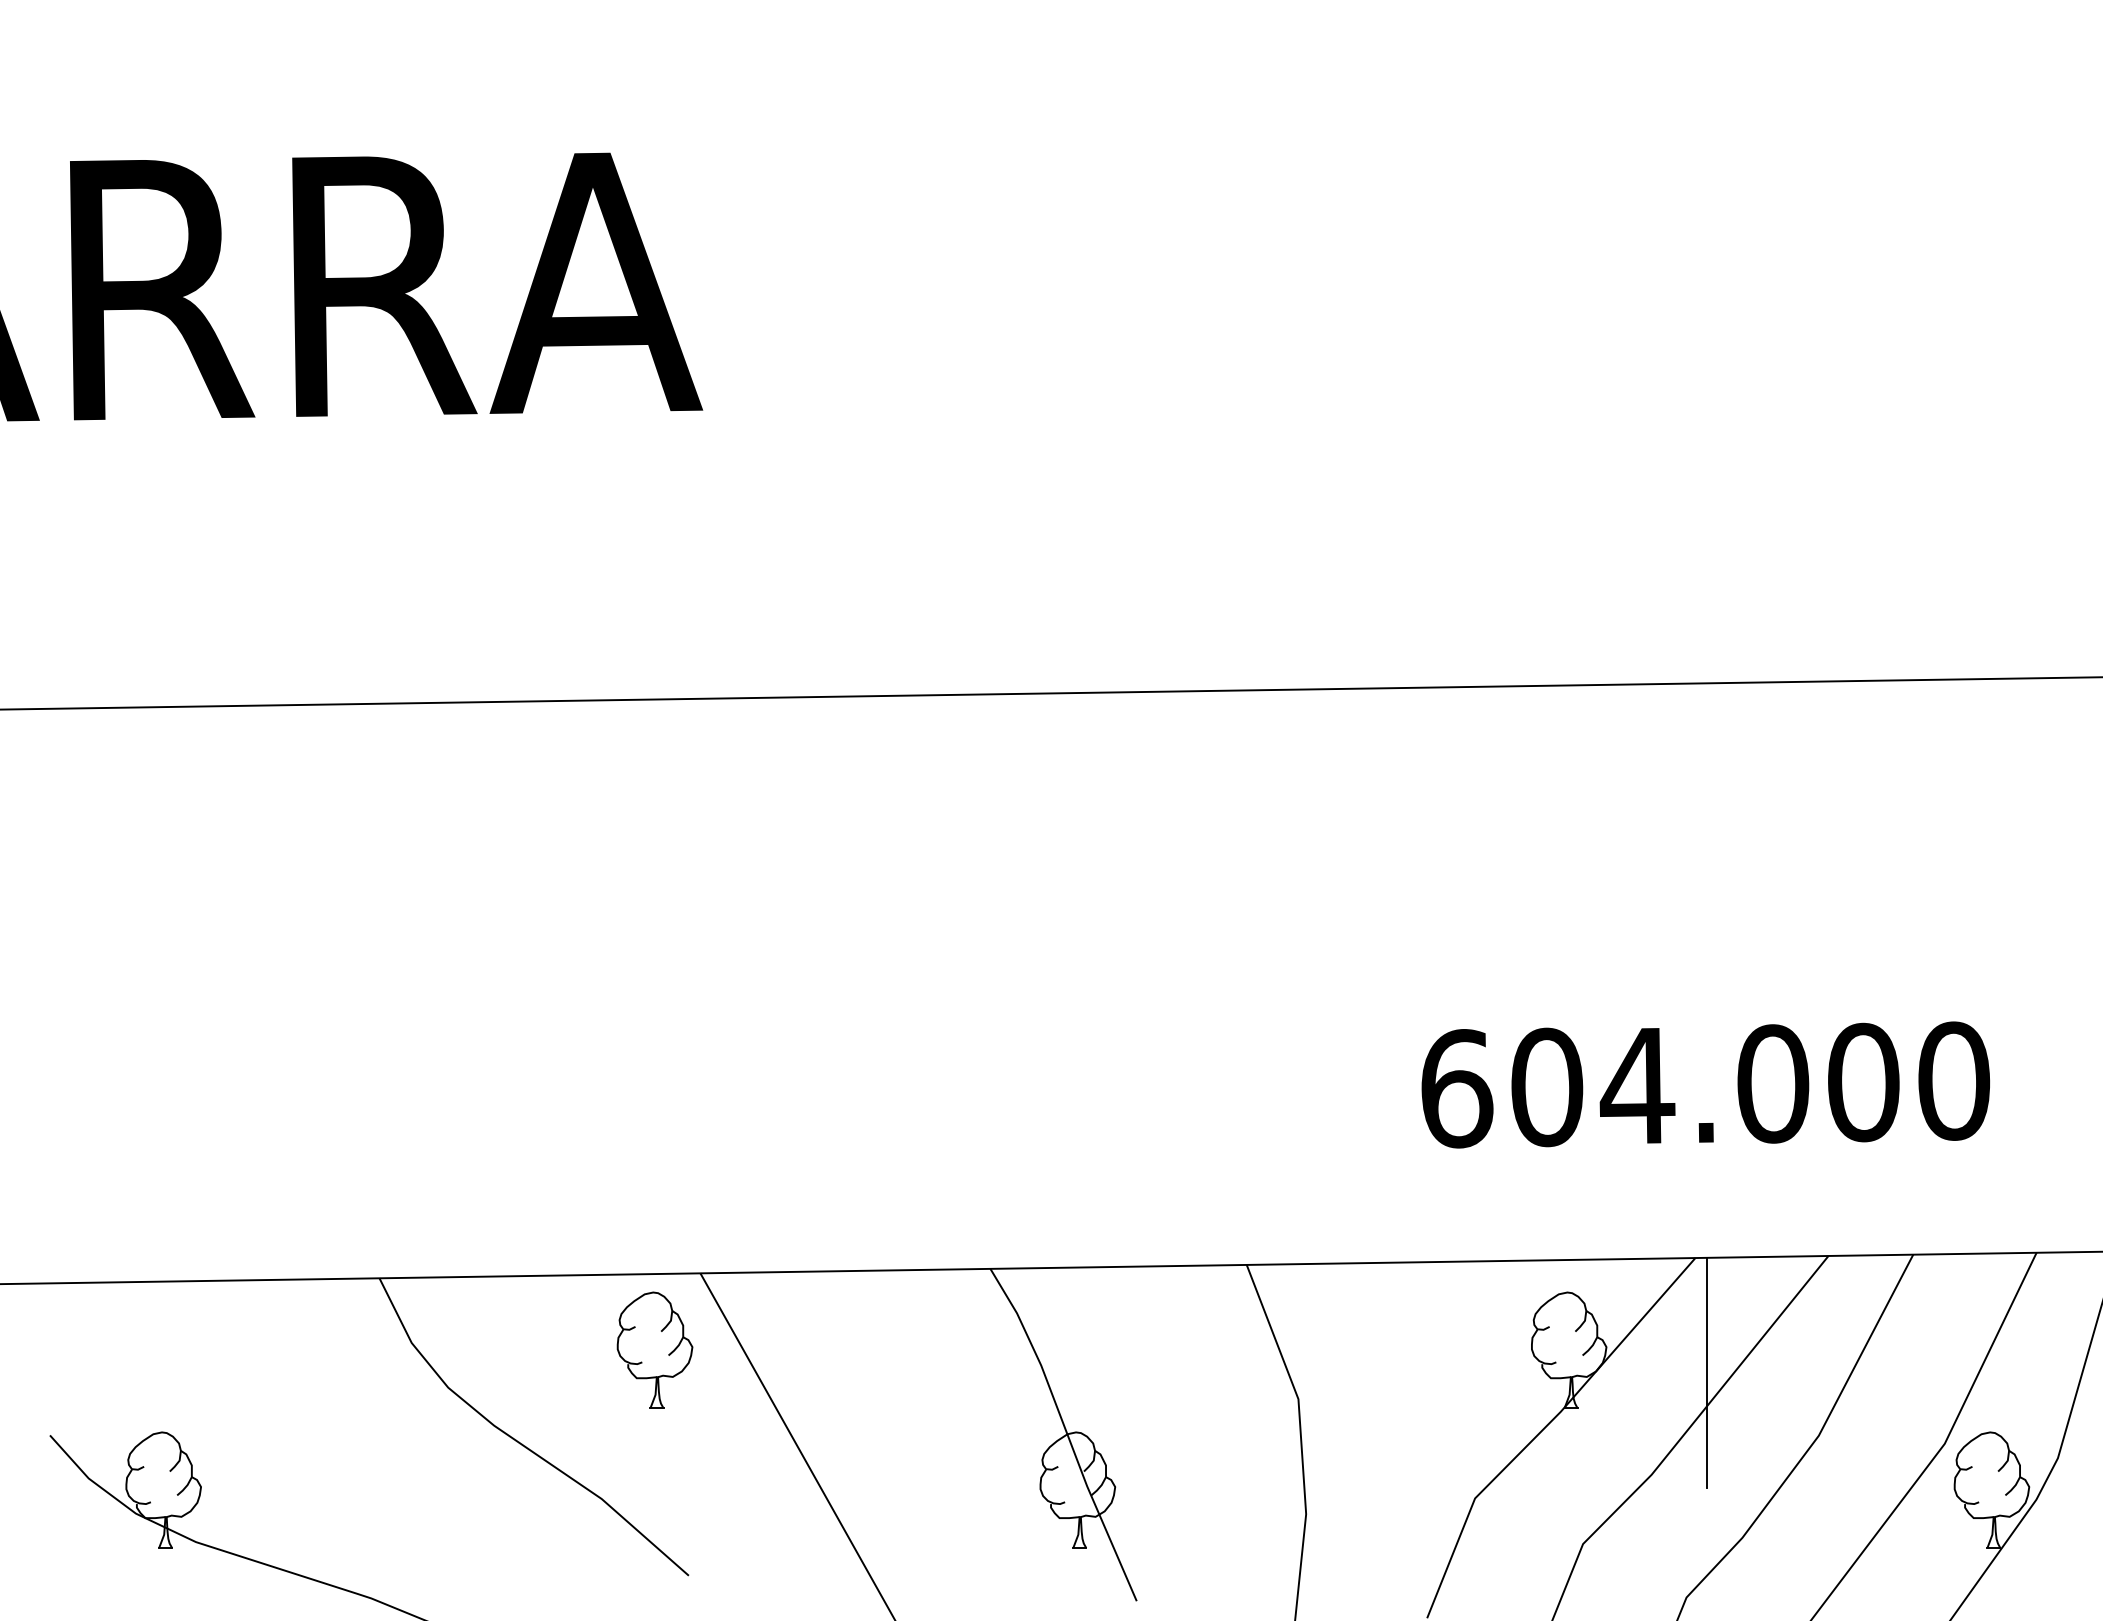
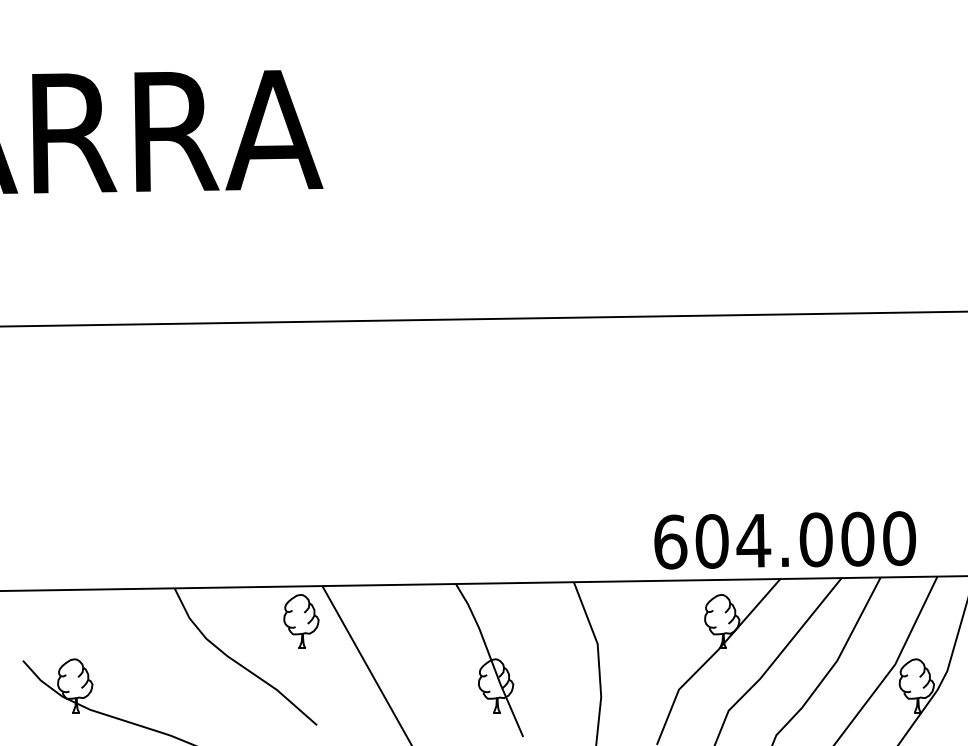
text: (1704, 1085) -> (784, 540), moved
line: (1706, 1372) -> (785, 631), removed

